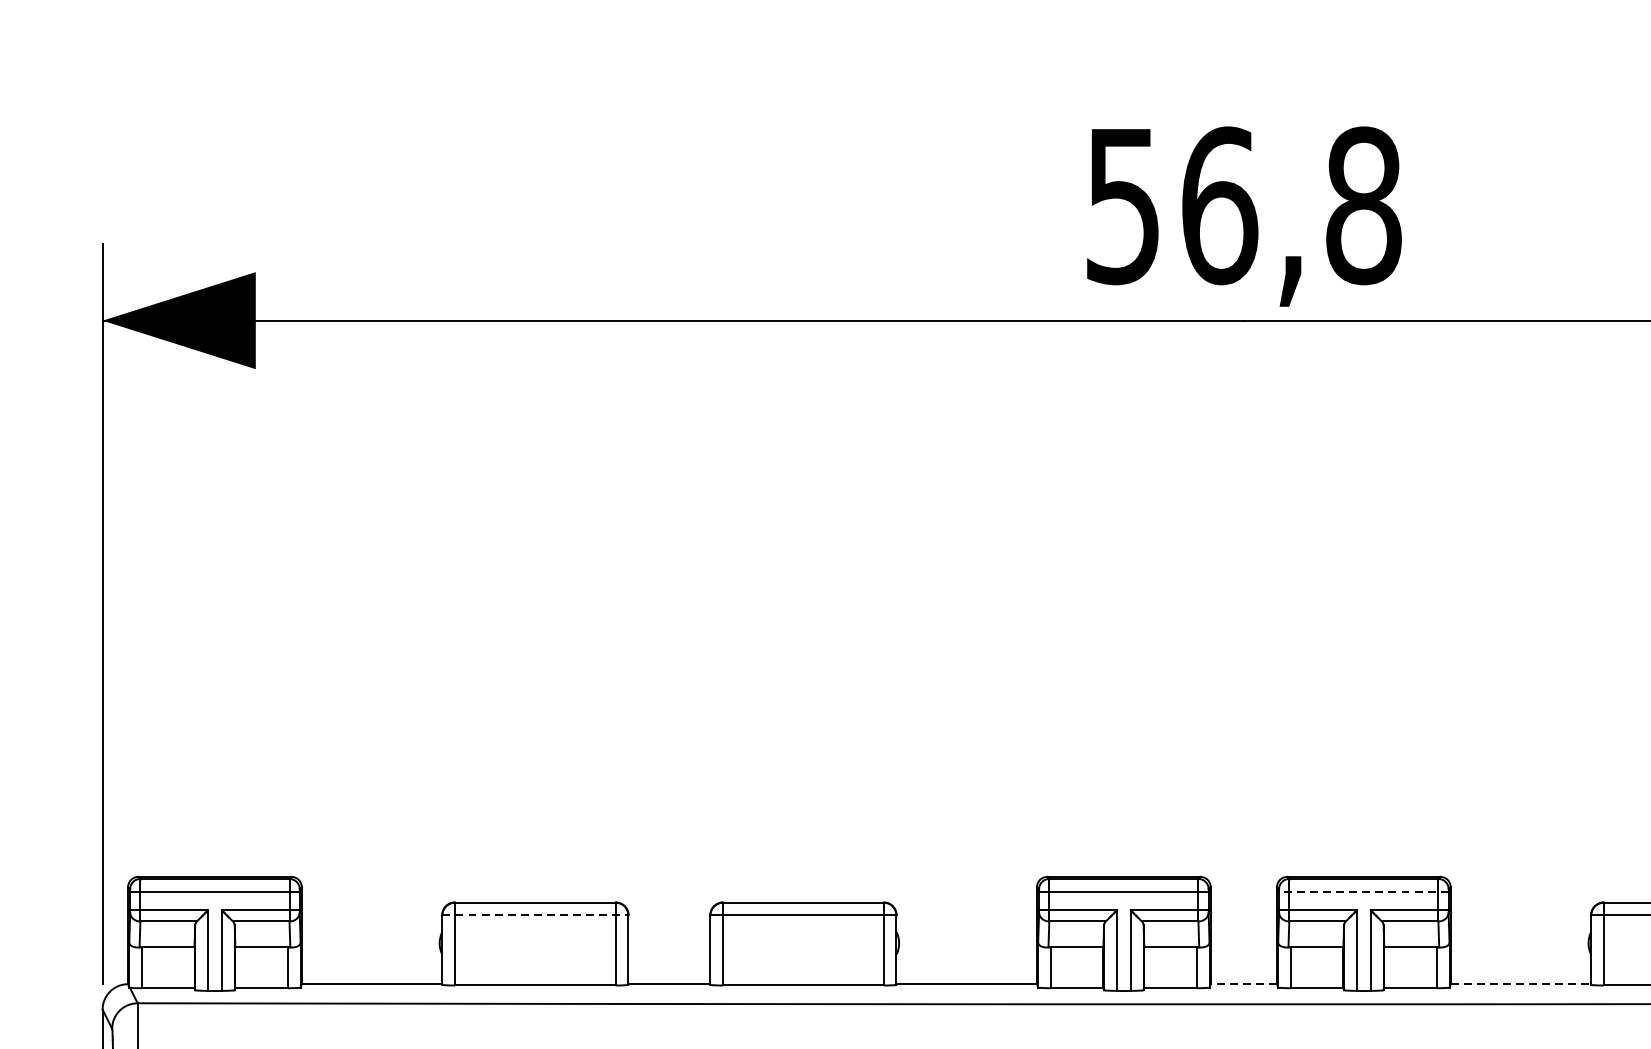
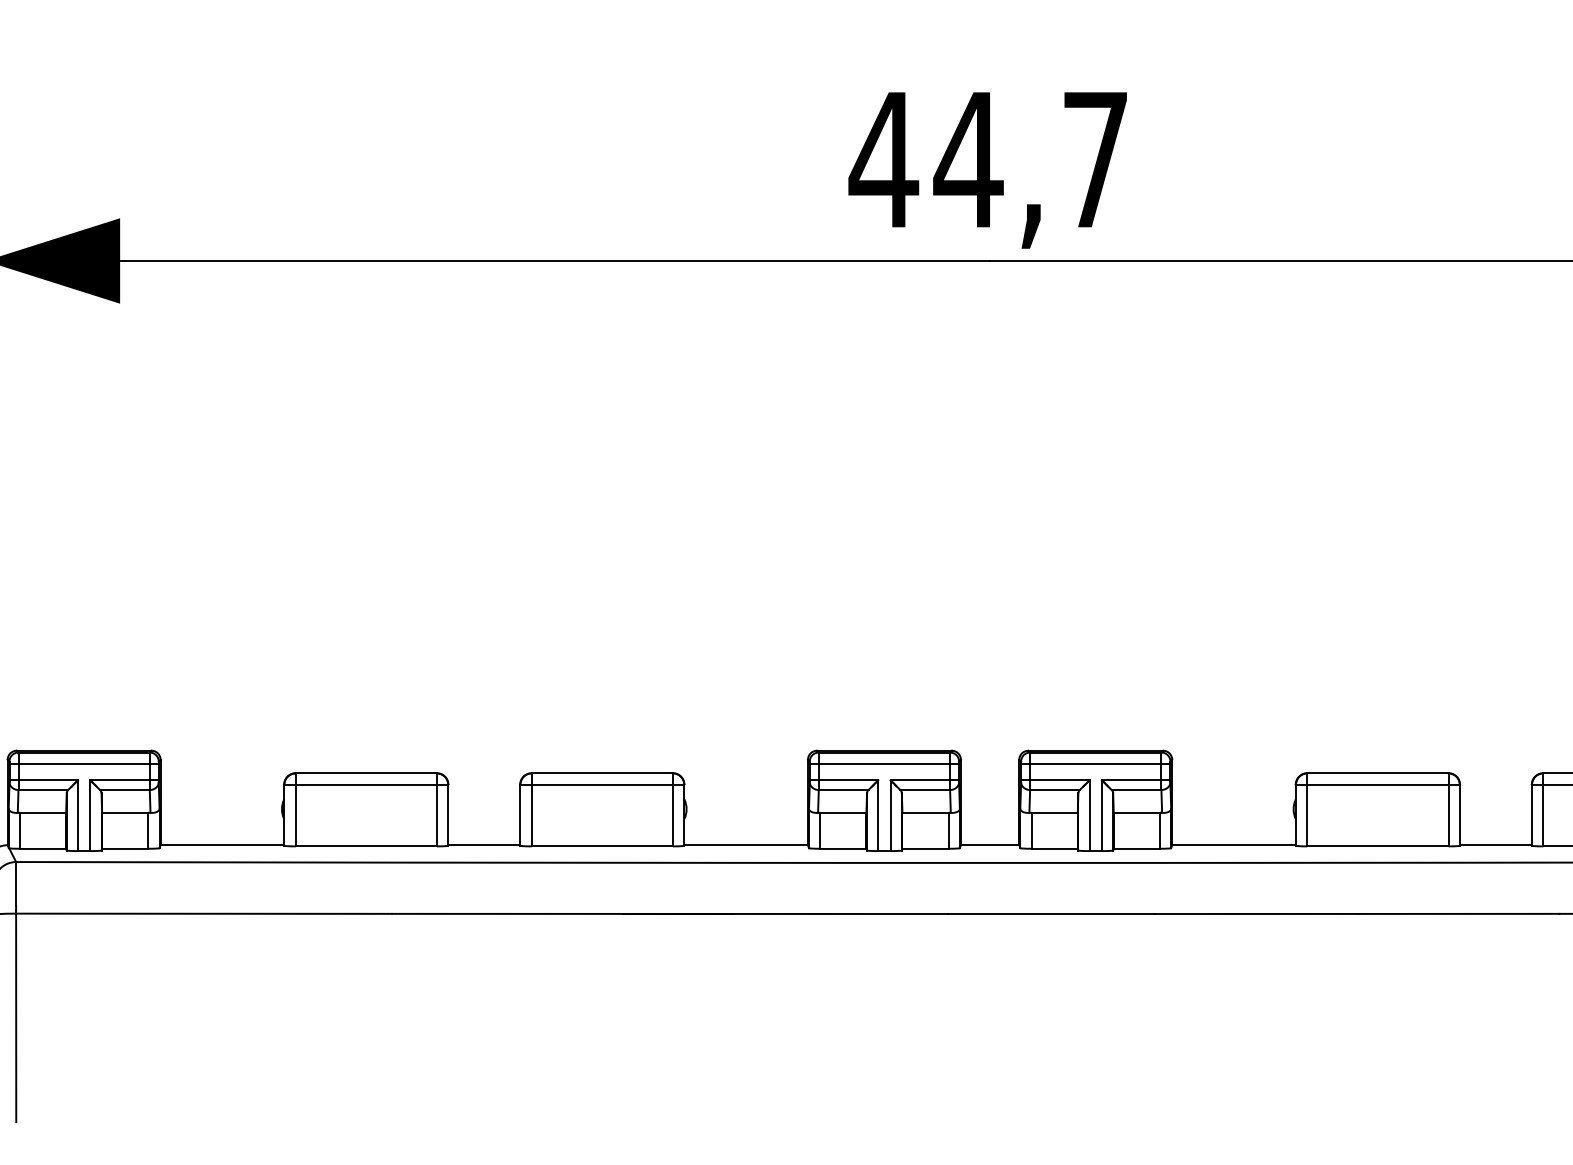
text: (1242, 205) -> (988, 159), 56,8 -> 44,7
line: (1363, 891) -> (1095, 763), dashed -> solid
line: (535, 915) -> (366, 784), dashed -> solid
line: (1243, 984) -> (989, 845), dashed -> solid
line: (1521, 984) -> (1234, 845), dashed -> solid

